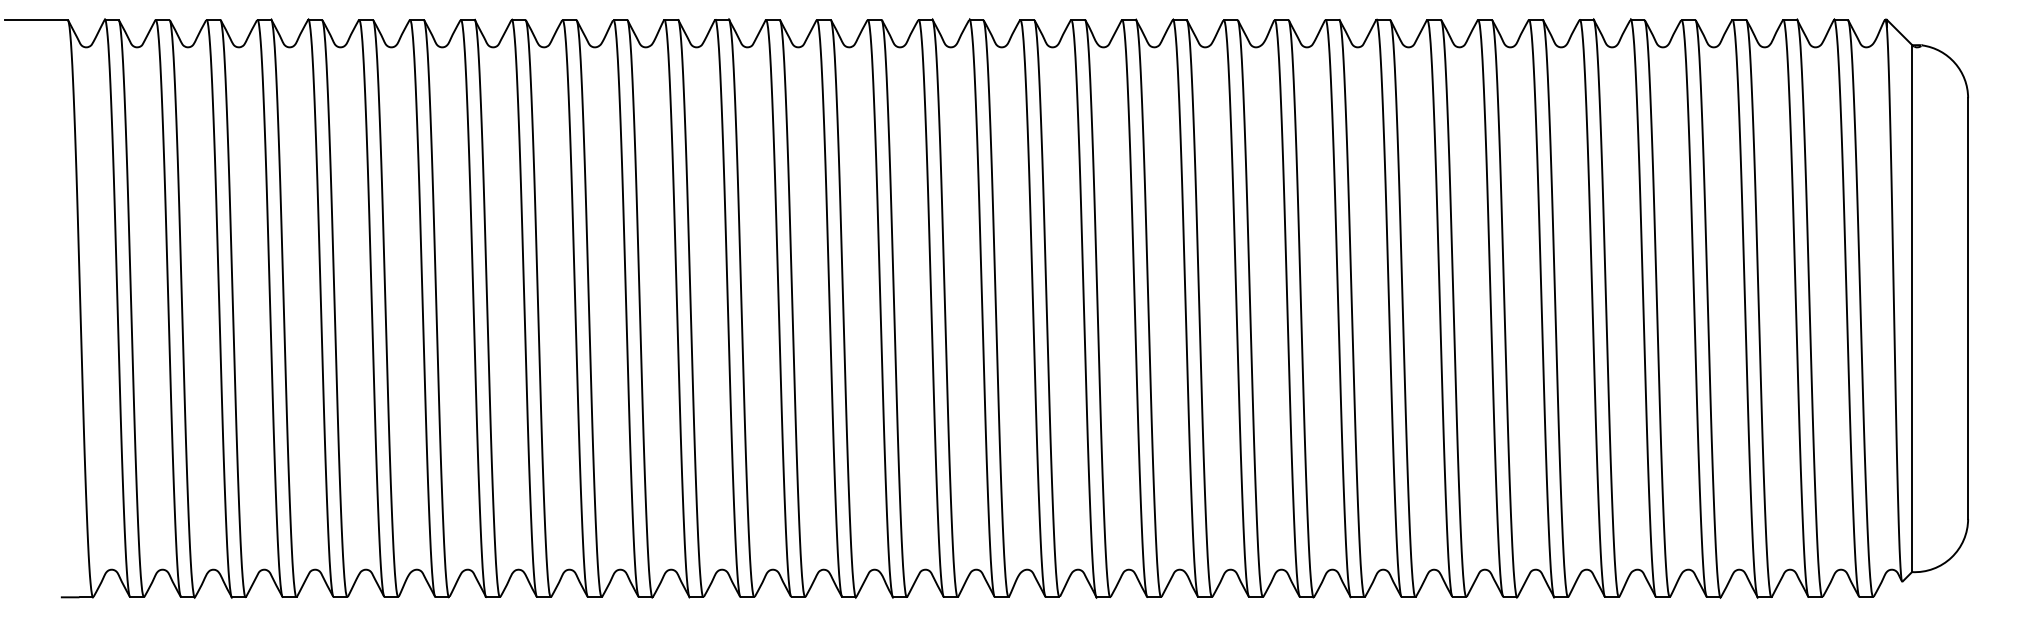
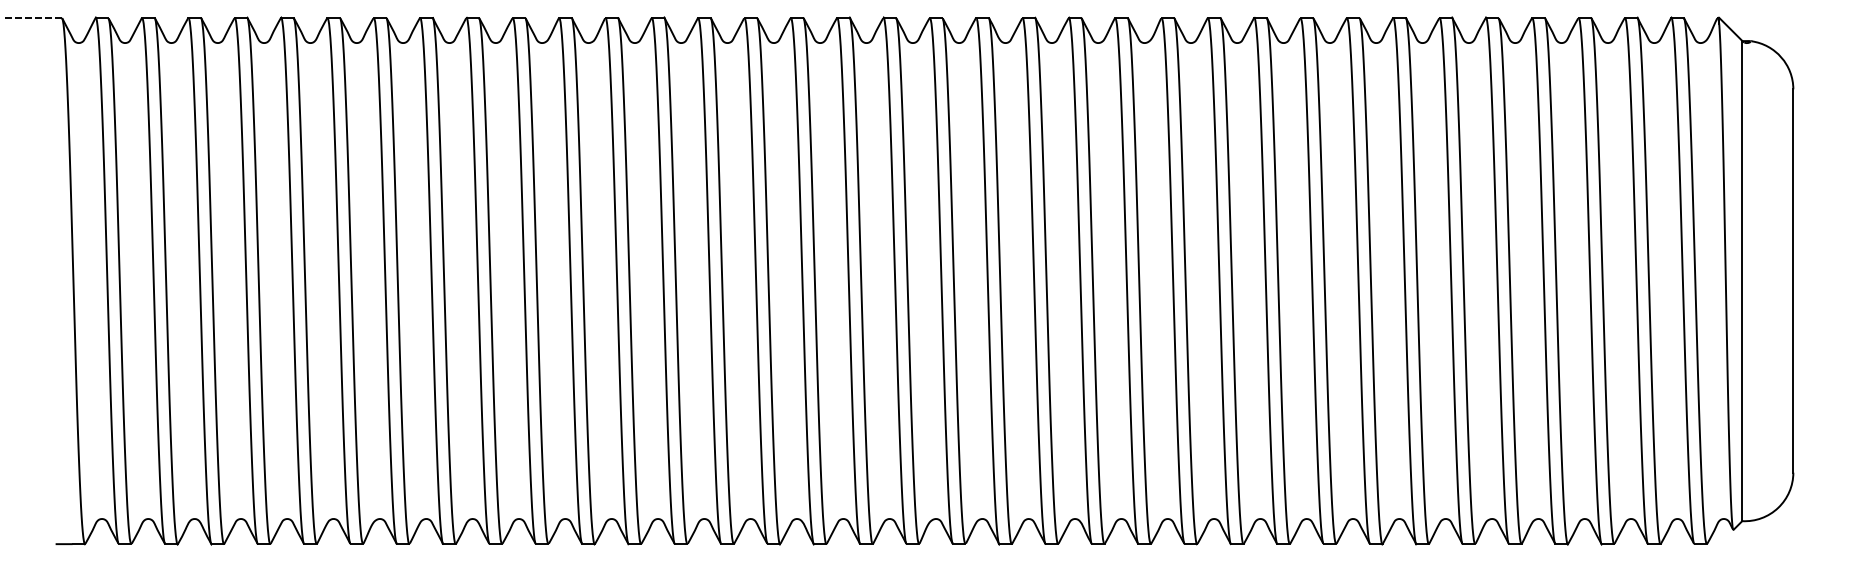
line: (36, 19) -> (33, 17), solid -> dashed

